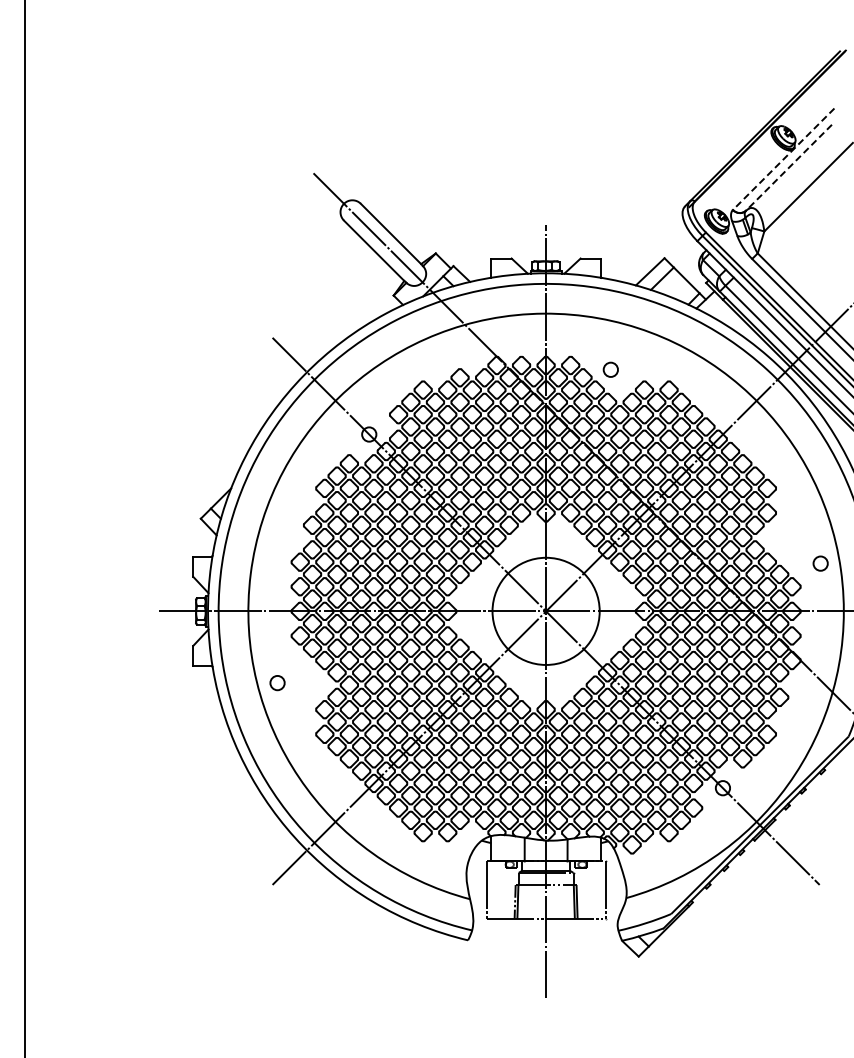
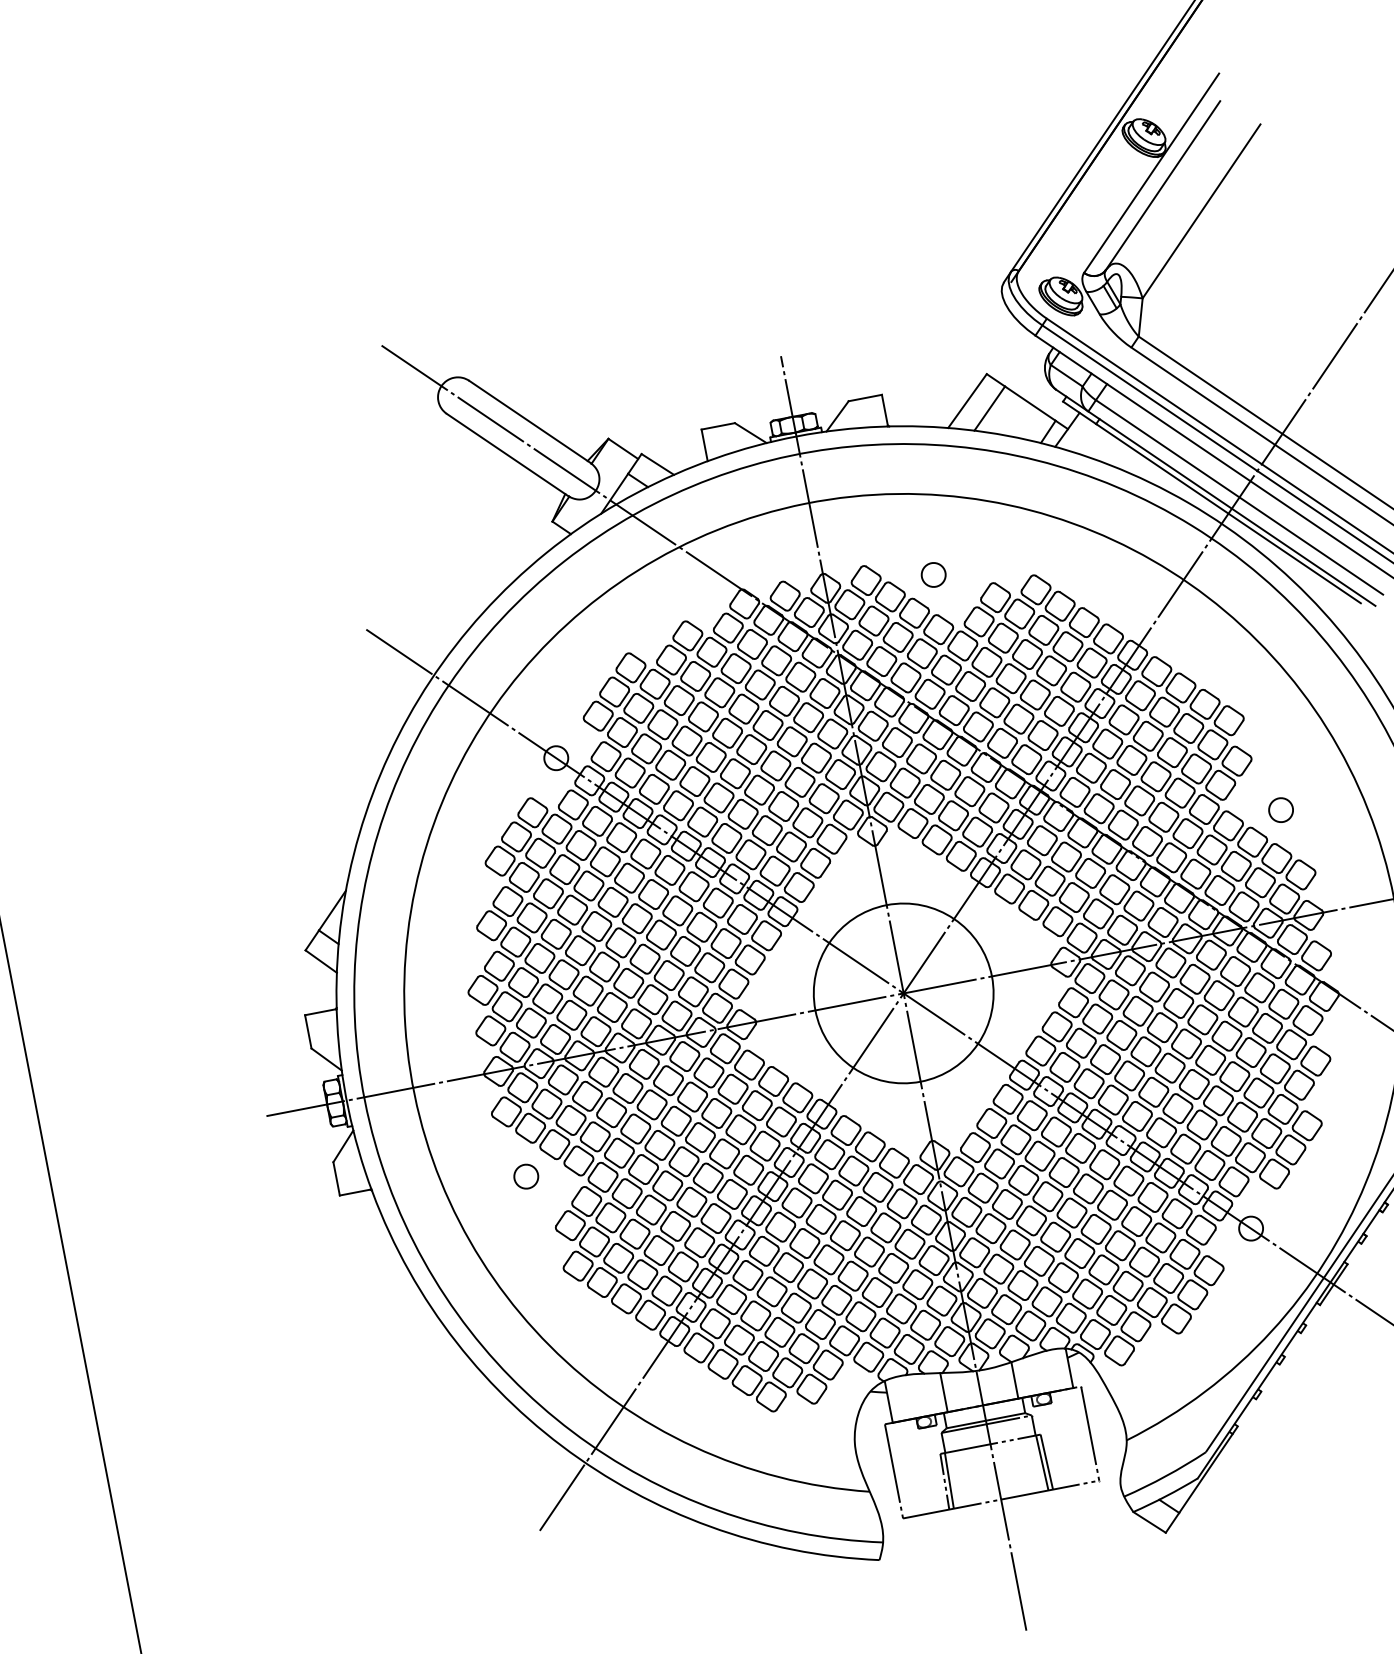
line: (783, 159) -> (1151, 173), dashed -> solid
line: (788, 167) -> (1162, 185), dashed -> solid
circle: (820, 563) -> (1280, 809), moved
circle: (277, 683) -> (526, 1177), moved

